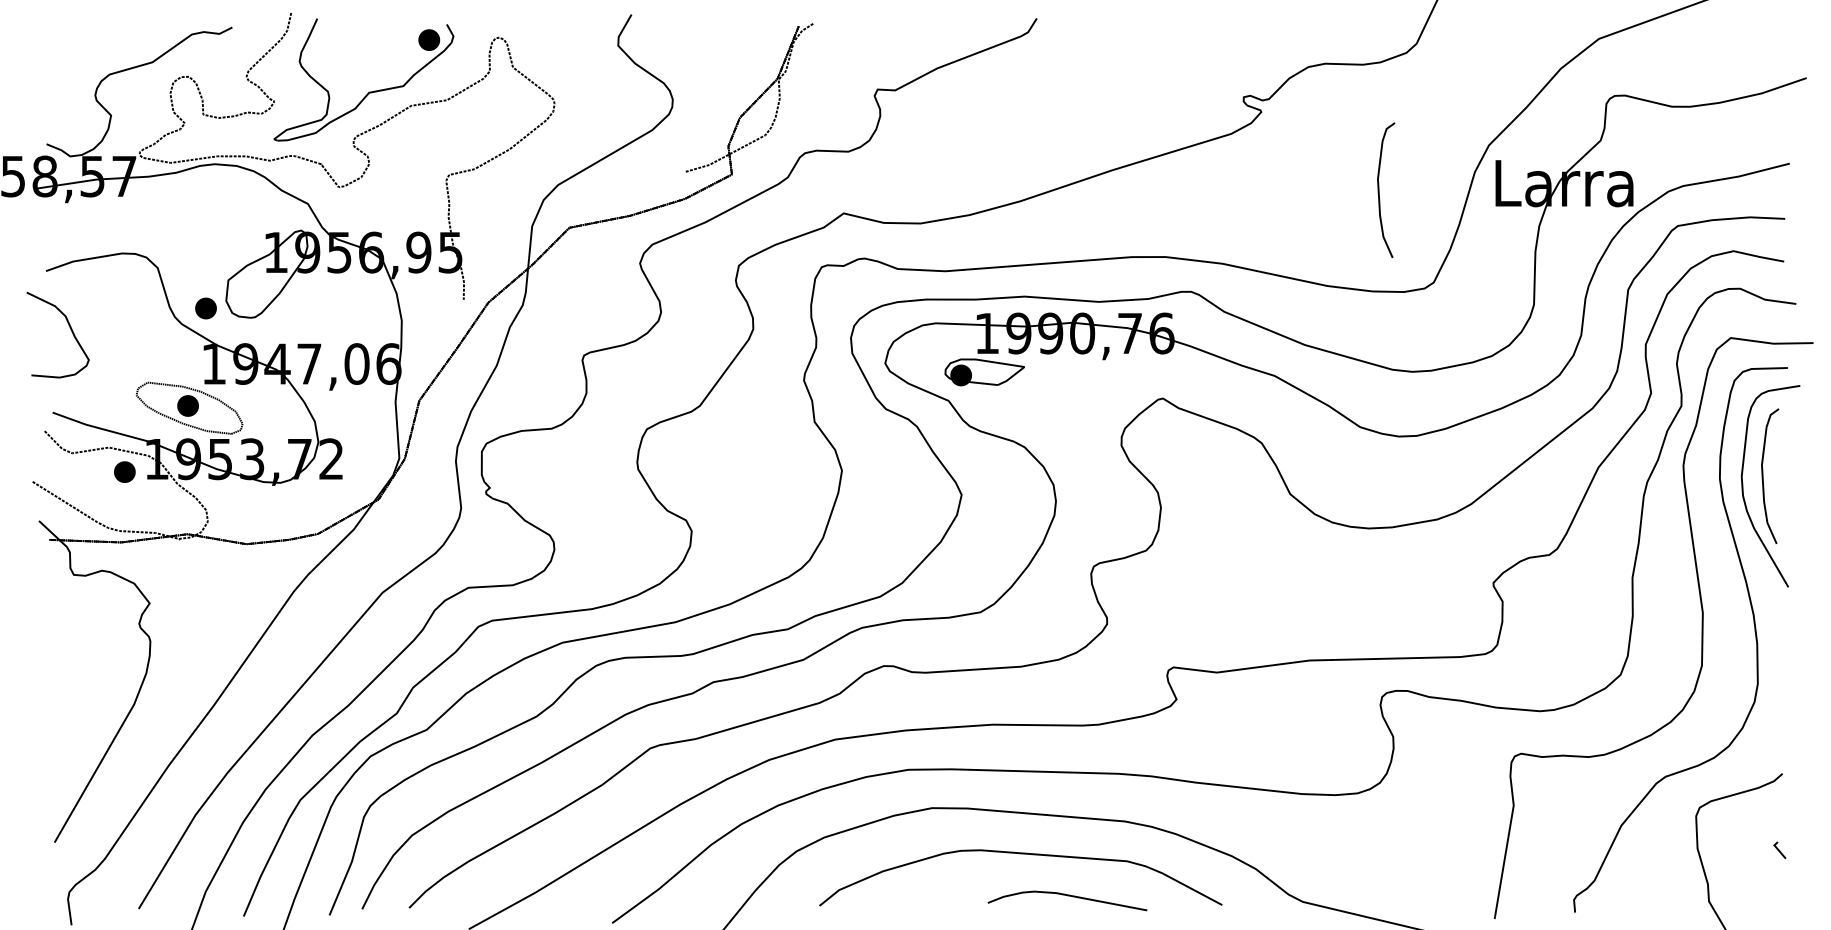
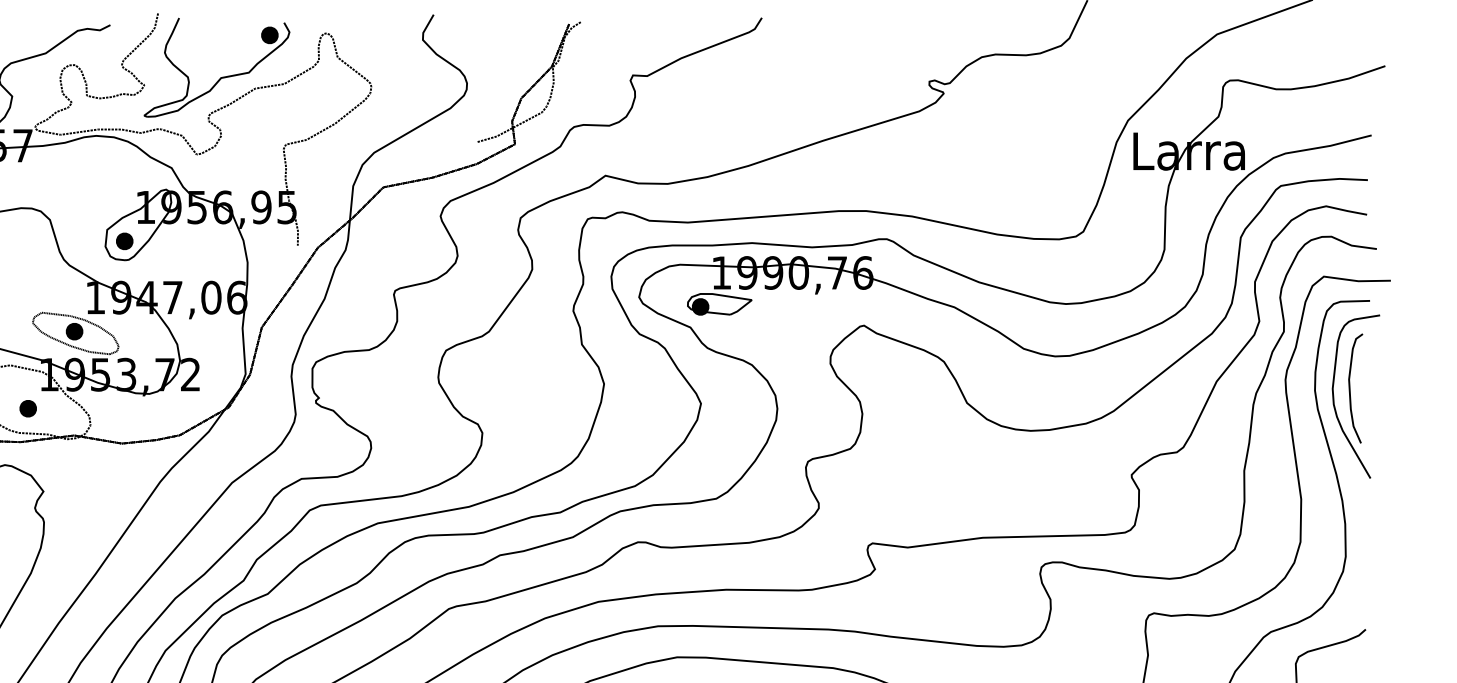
curve: (1379, 189) -> (1039, 156), removed
part: (205, 308) -> (124, 241), moved
part: (124, 471) -> (27, 408), moved

